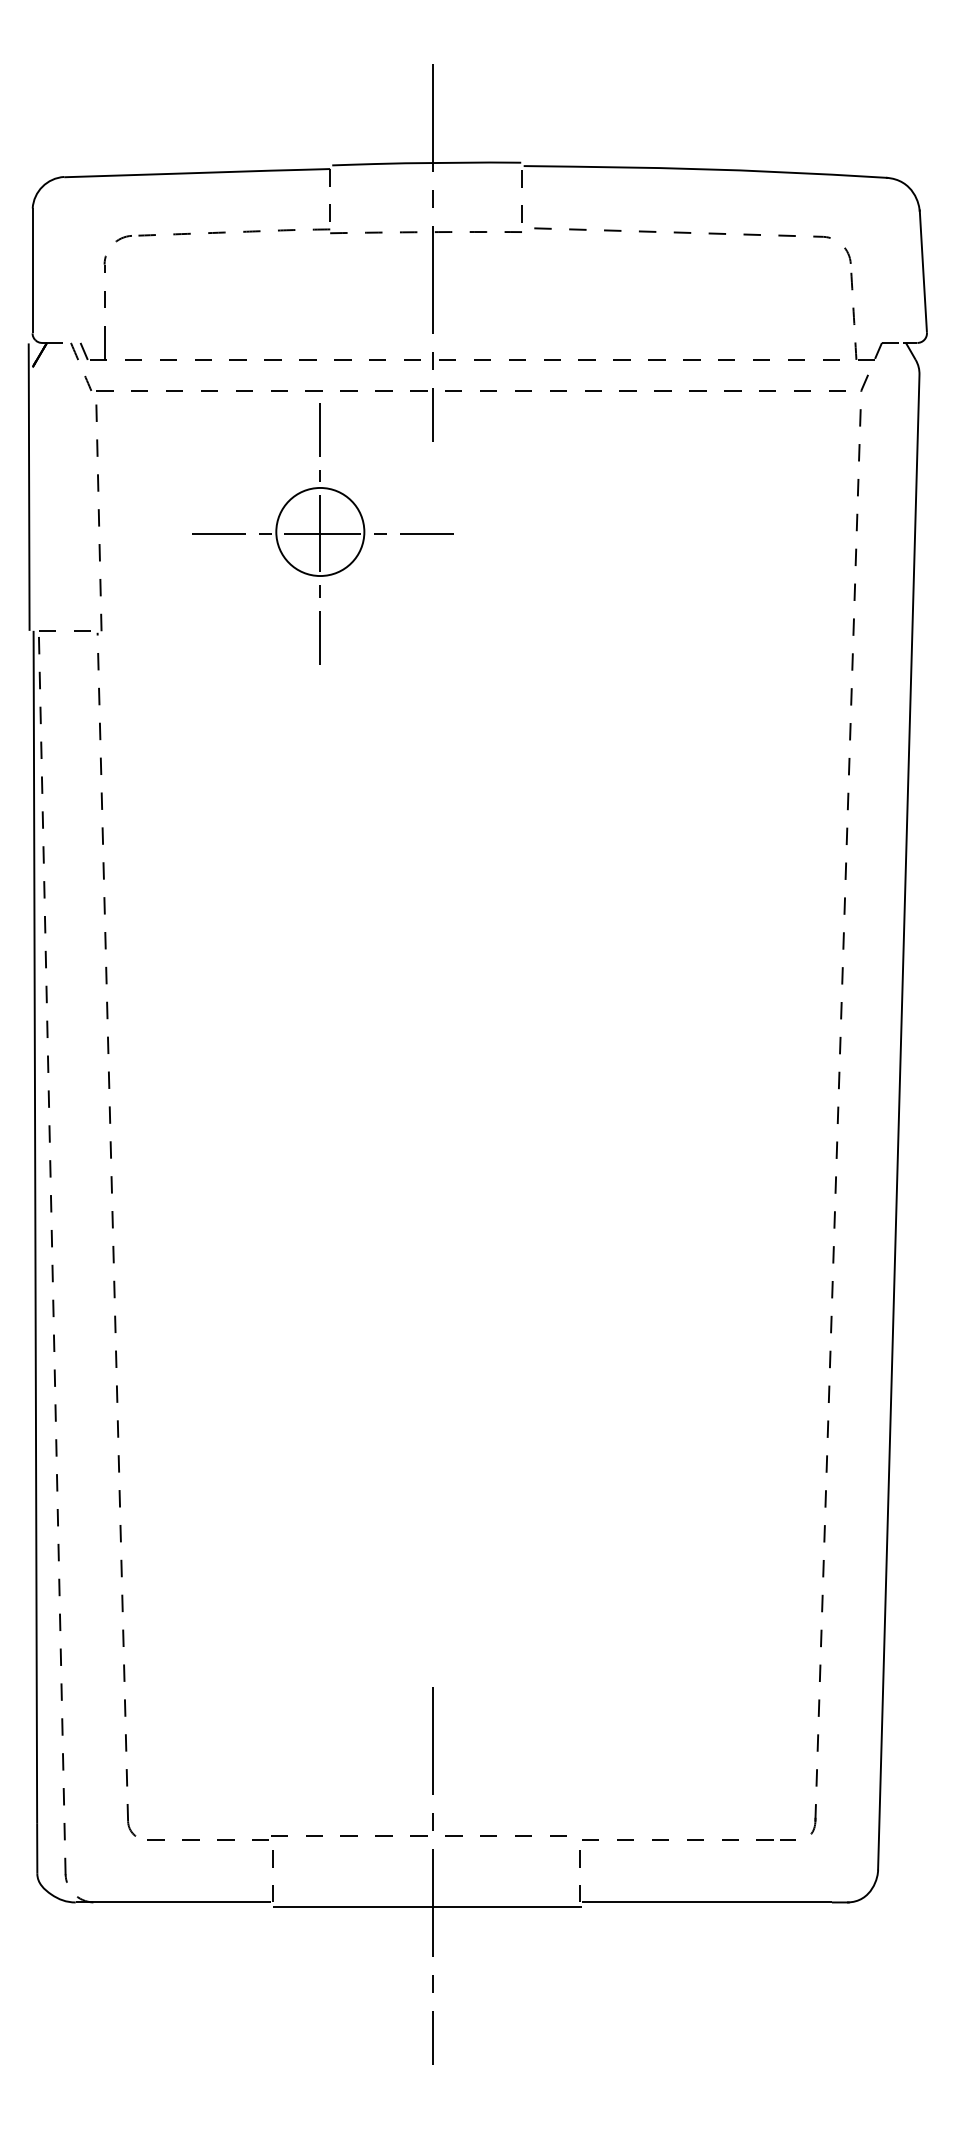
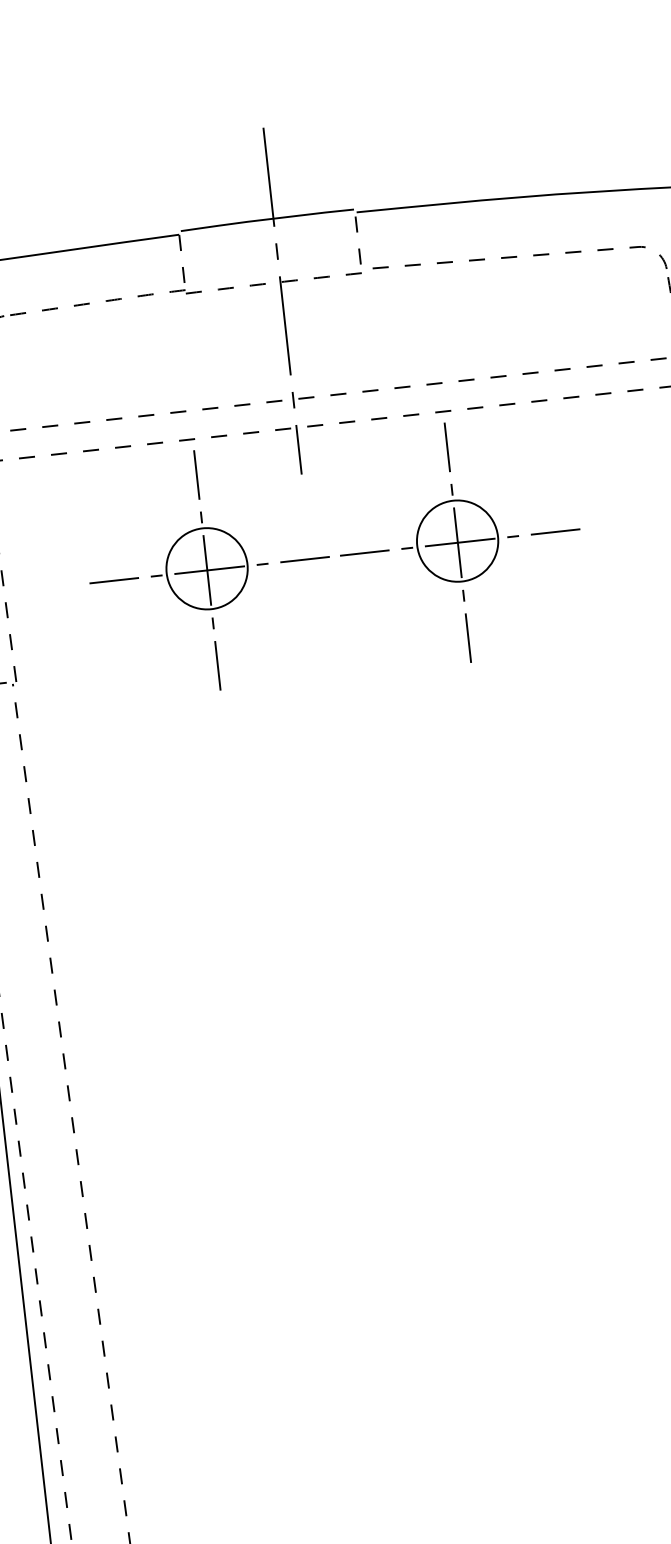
part: (595, 533) -> (459, 542), added

